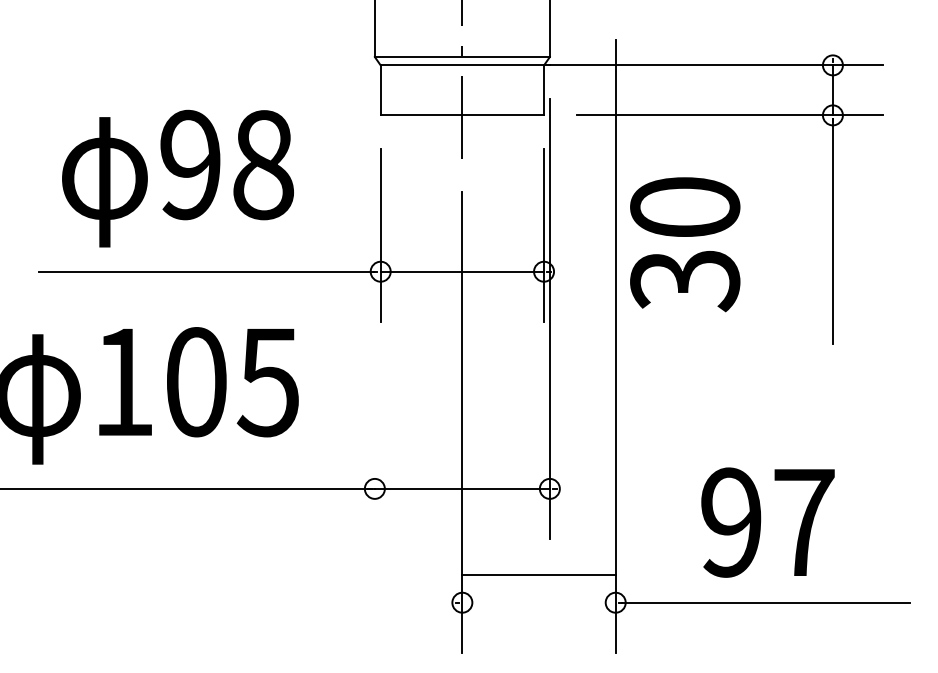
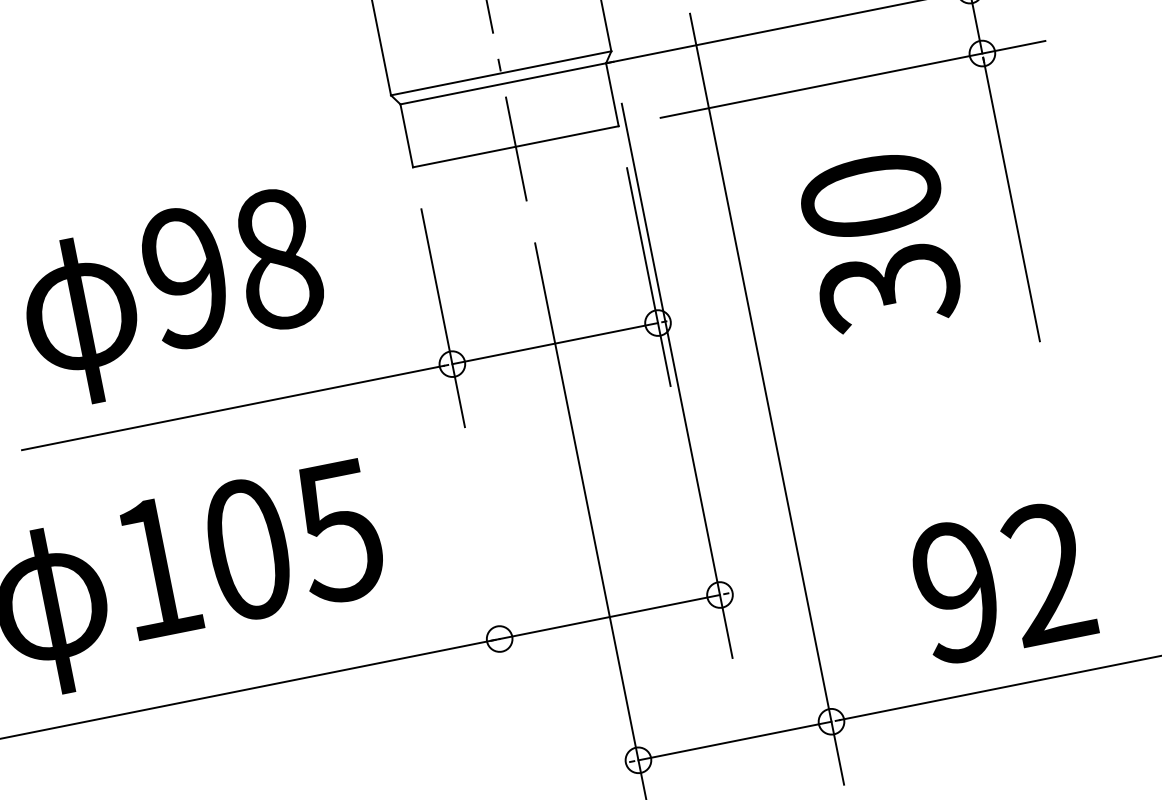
text: (685, 244) -> (880, 242), moved
text: (803, 521) -> (1047, 572), 97 -> 92
line: (538, 574) -> (734, 740), moved

